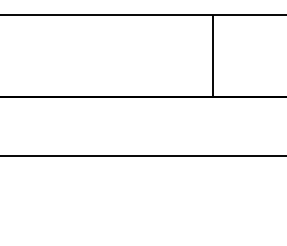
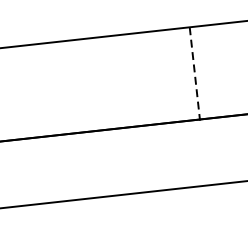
line: (212, 57) -> (194, 74), solid -> dashed

